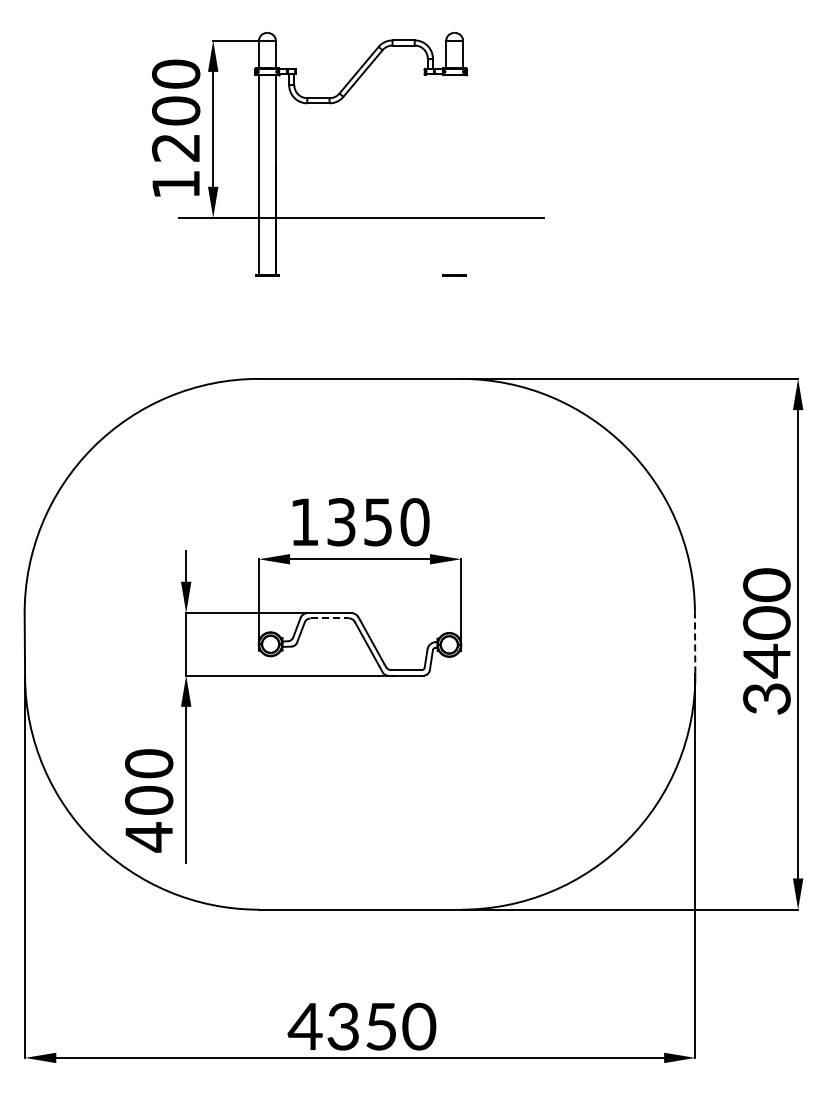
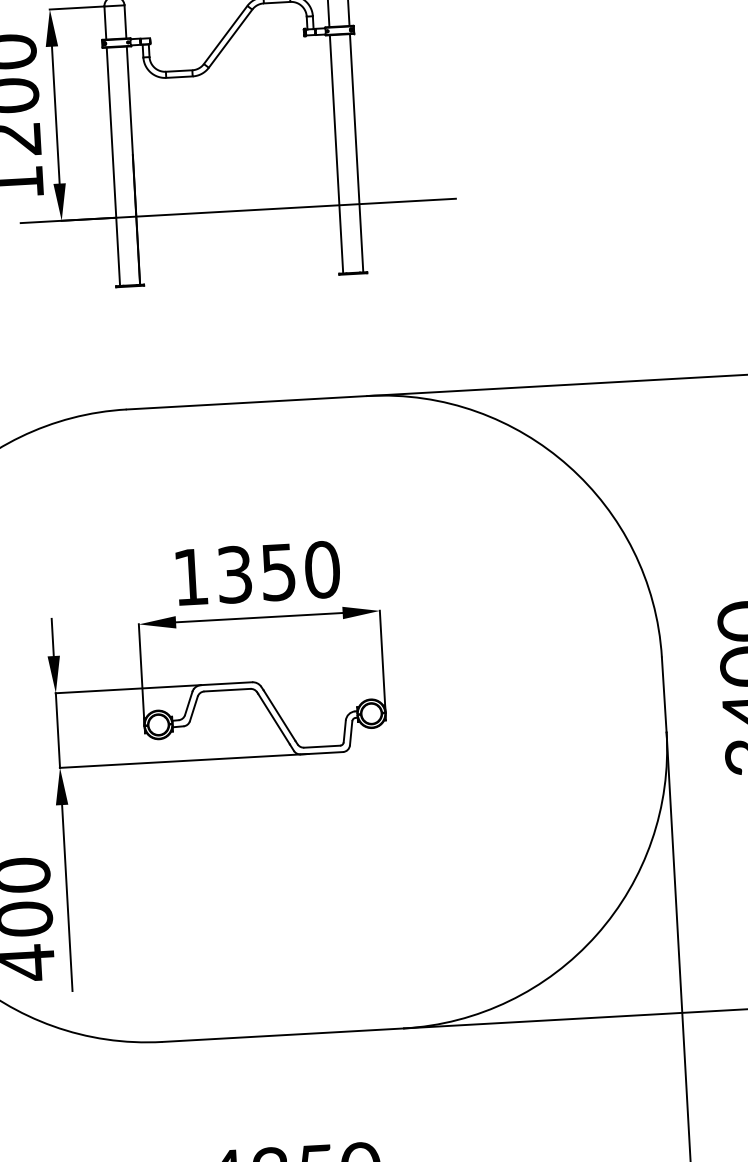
line: (446, 174) -> (336, 153), added
line: (463, 174) -> (357, 152), added
line: (330, 618) -> (228, 690), dashed -> solid
line: (695, 643) -> (664, 695), dashed -> solid

